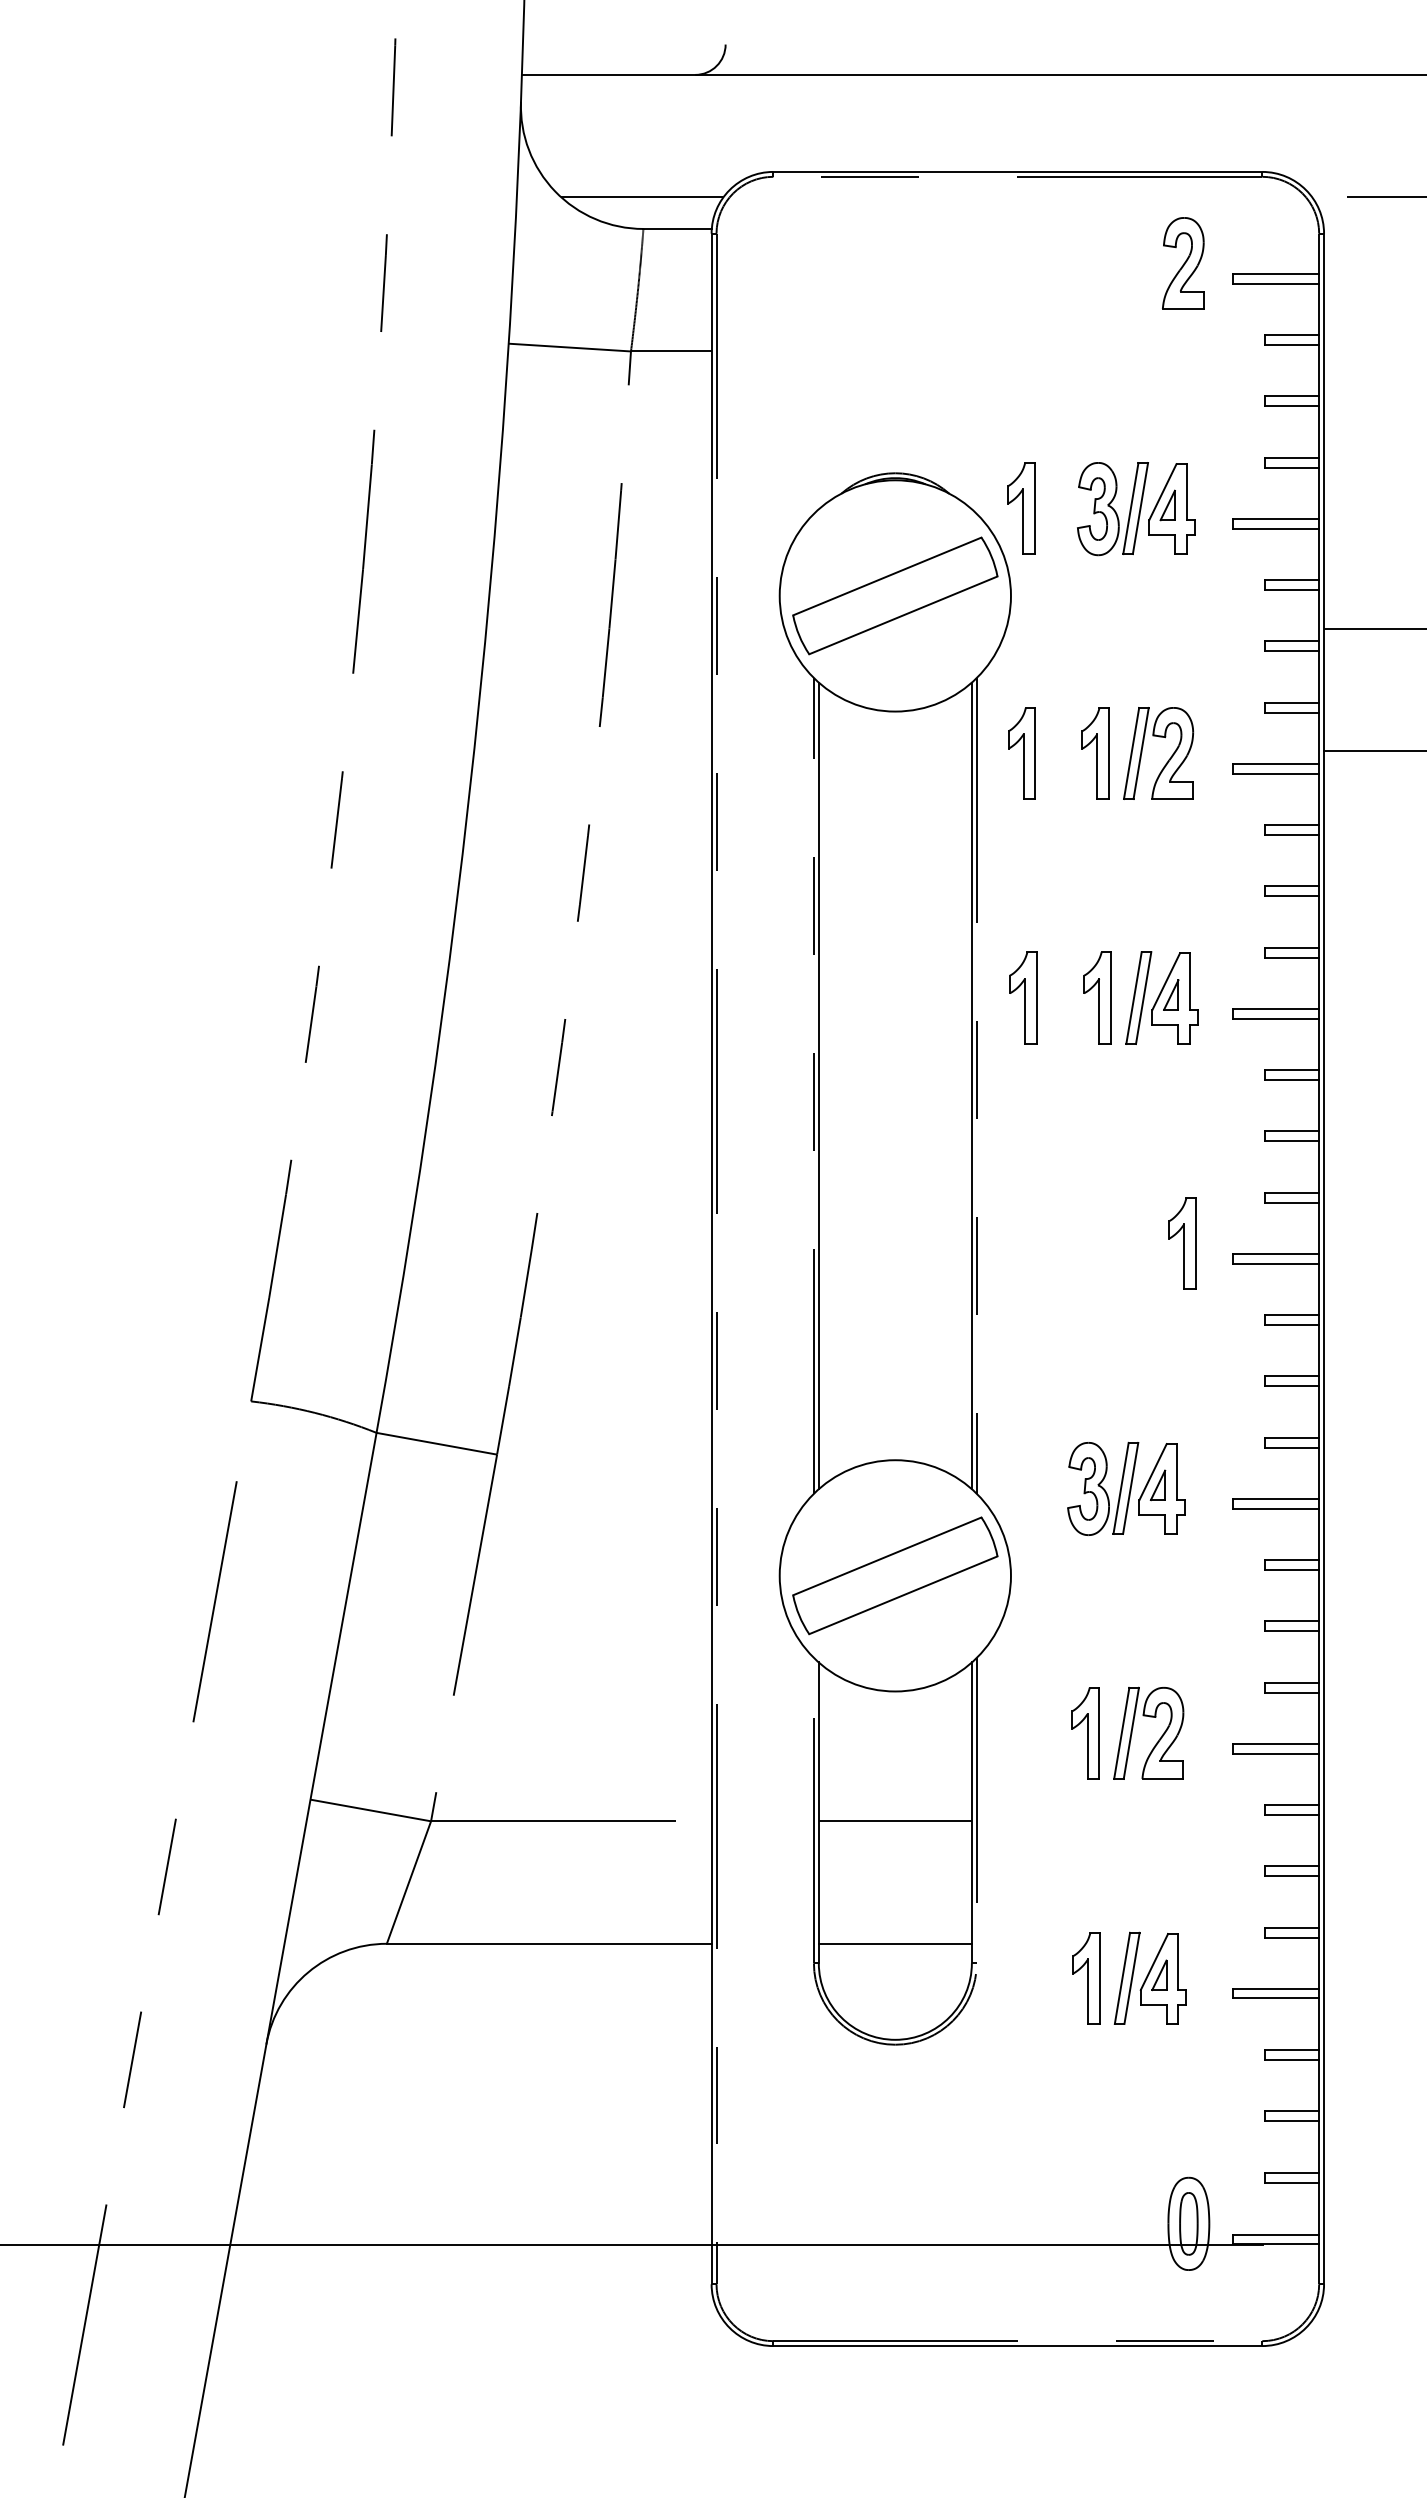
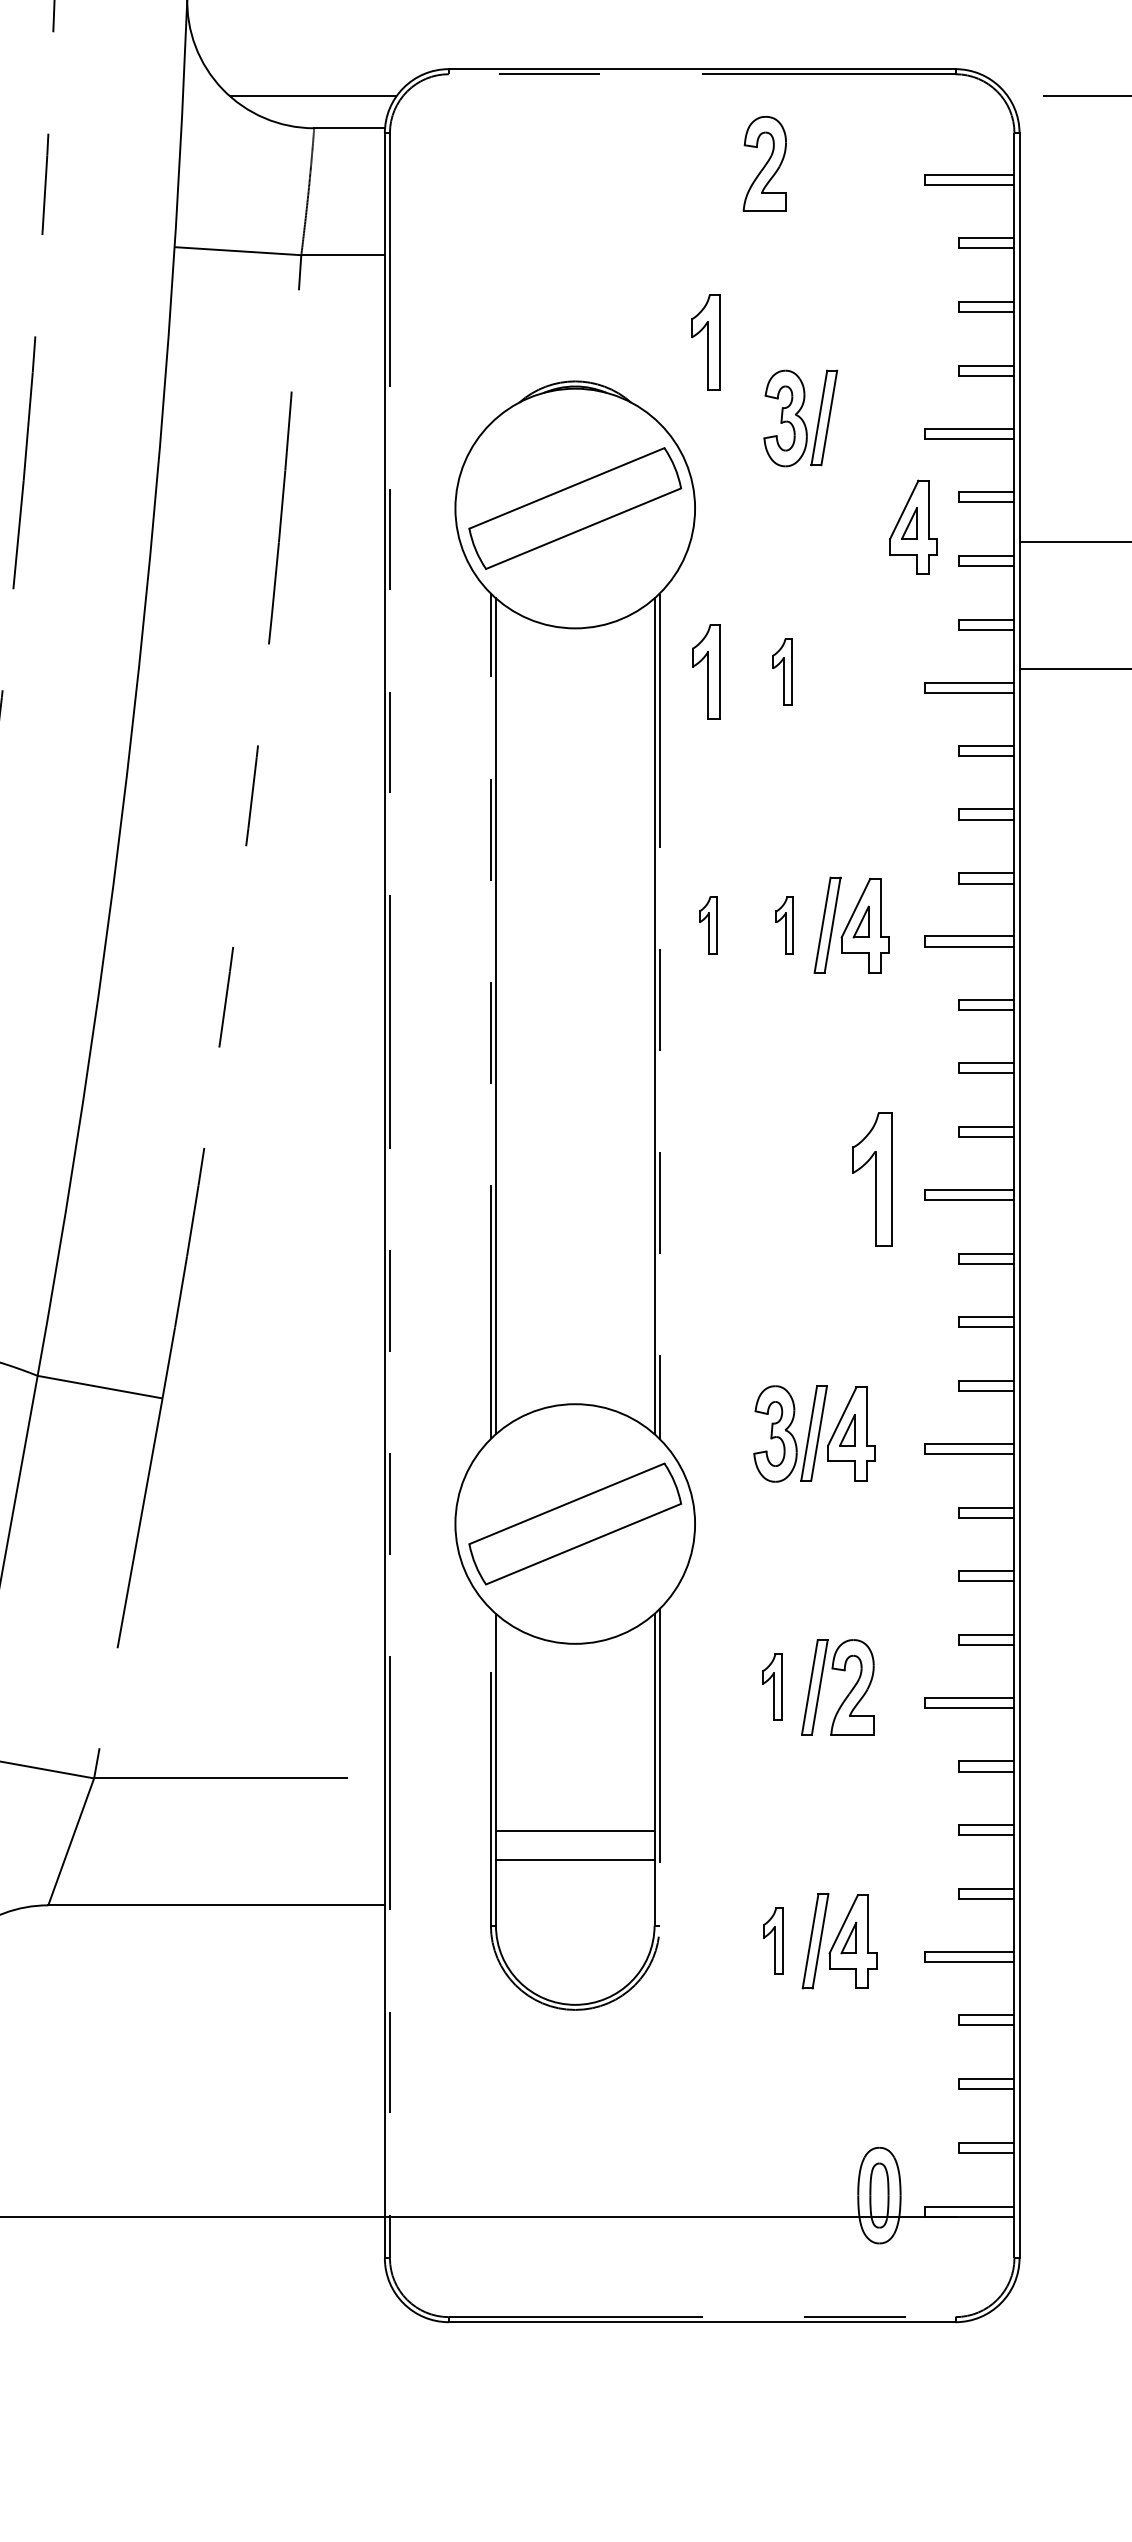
part: (1183, 263) -> (765, 164), moved
part: (1021, 508) -> (705, 342), moved
part: (1171, 508) -> (913, 526), moved
part: (1095, 753) -> (782, 671), size x0.7
part: (1168, 759) -> (858, 678), removed
part: (1023, 997) -> (708, 924), size x0.6
part: (1097, 997) -> (784, 924), size x0.6
part: (1182, 1243) -> (872, 1179), size x1.4
part: (1085, 1733) -> (772, 1687), size x0.7
line: (894, 1821) -> (574, 1831), moved
line: (894, 1943) -> (574, 1859), moved
part: (1086, 1978) -> (773, 1941), size x0.7

